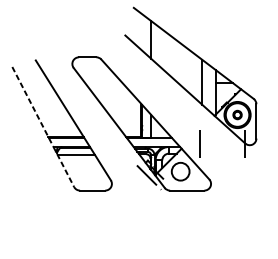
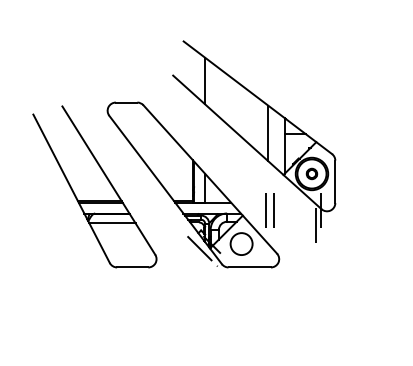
line: (43, 127) -> (71, 189), dashed -> solid
line: (206, 142) -> (273, 207), added
line: (241, 157) -> (316, 226), added

